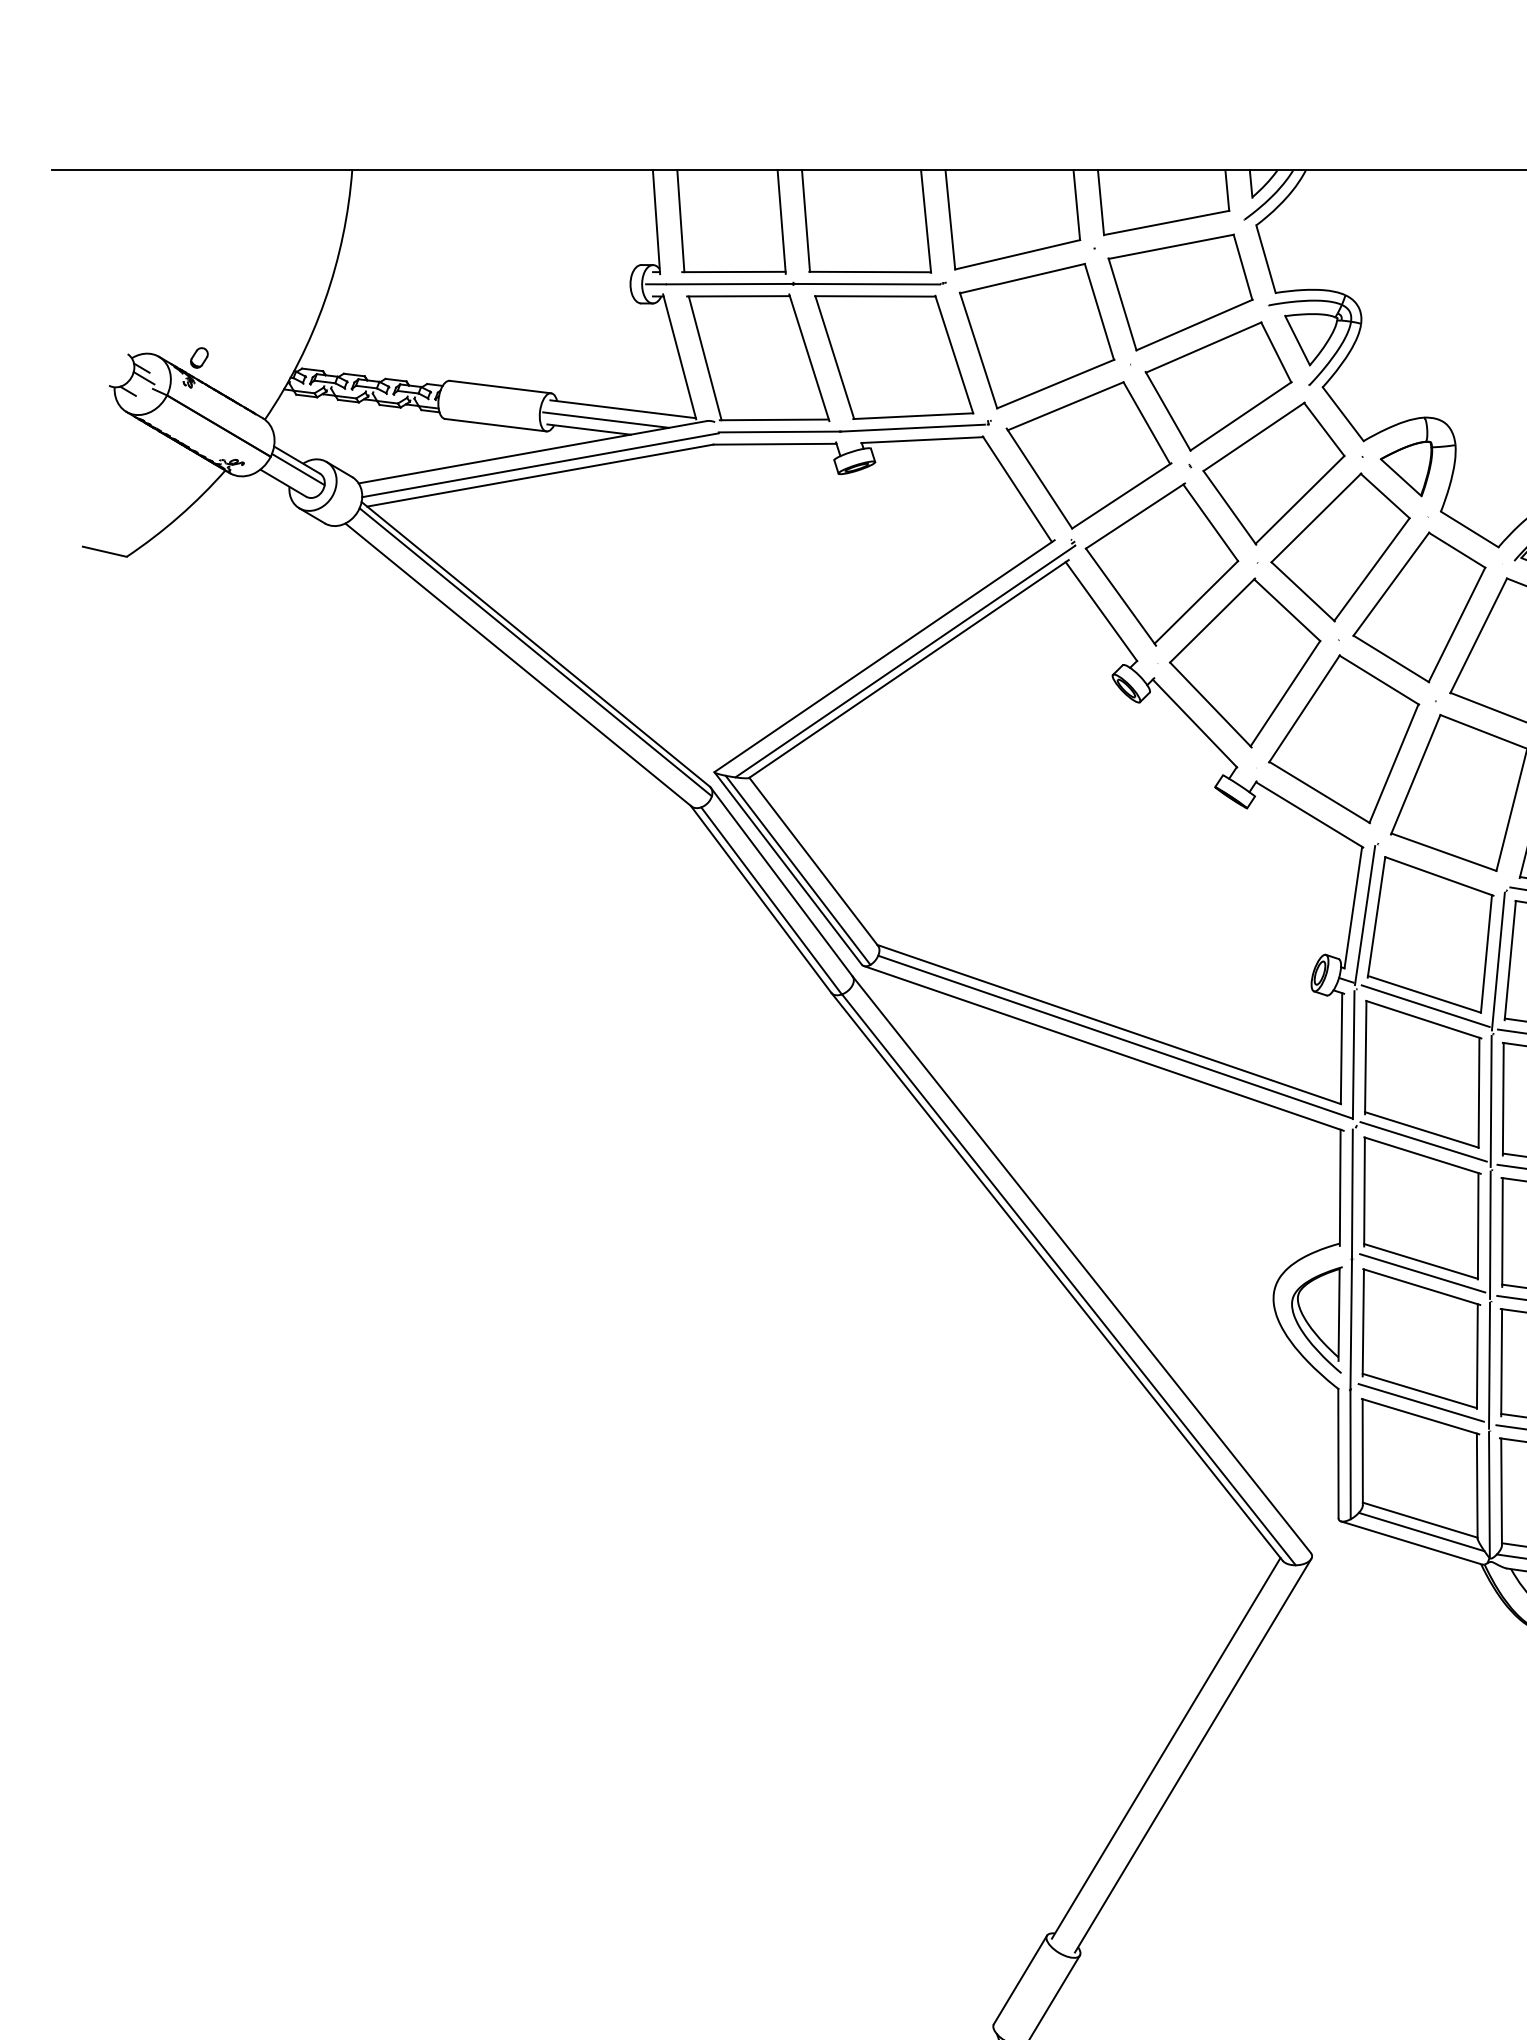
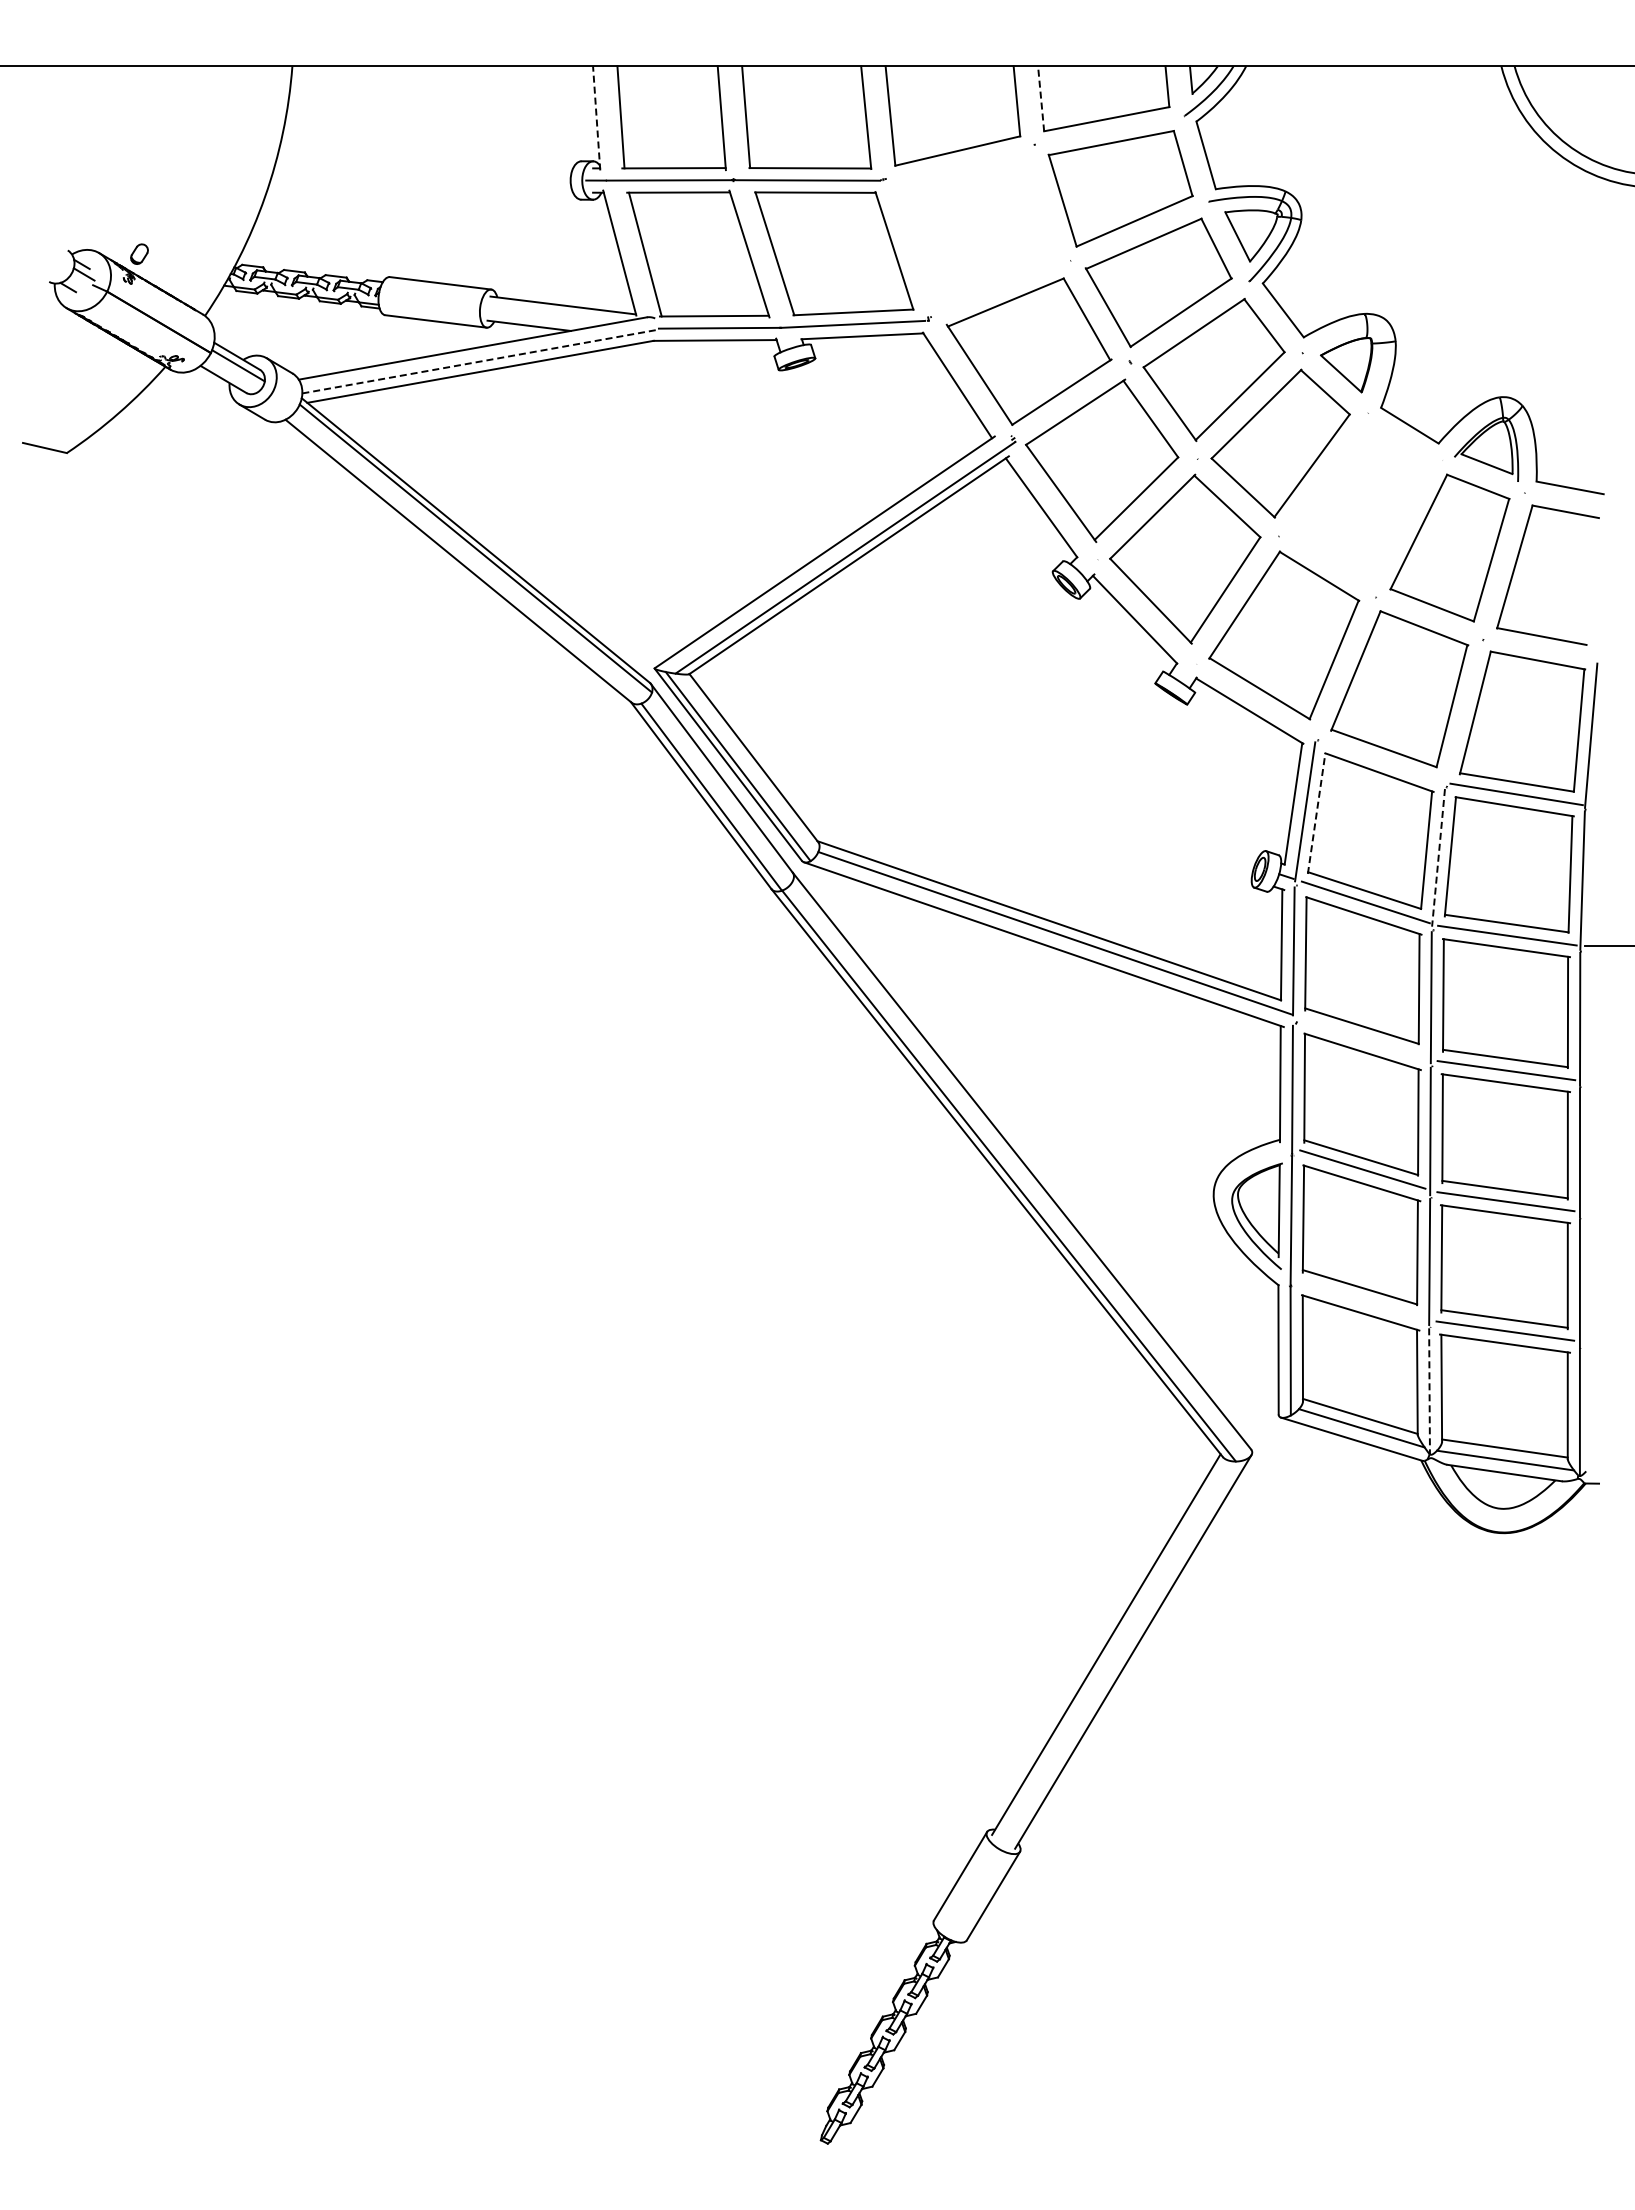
line: (1101, 202) -> (1041, 98), solid -> dashed
line: (656, 221) -> (596, 117), solid -> dashed
part: (1037, 336) -> (977, 232), removed
line: (606, 420) -> (546, 316), removed
line: (541, 465) -> (481, 361), solid -> dashed
part: (1419, 607) -> (1359, 503), removed
line: (1376, 917) -> (1316, 813), solid -> dashed
line: (1498, 962) -> (1438, 858), solid -> dashed
line: (1423, 1141) -> (1363, 1037), removed
line: (1421, 1402) -> (1361, 1298), removed
line: (1489, 1495) -> (1429, 1391), solid -> dashed

